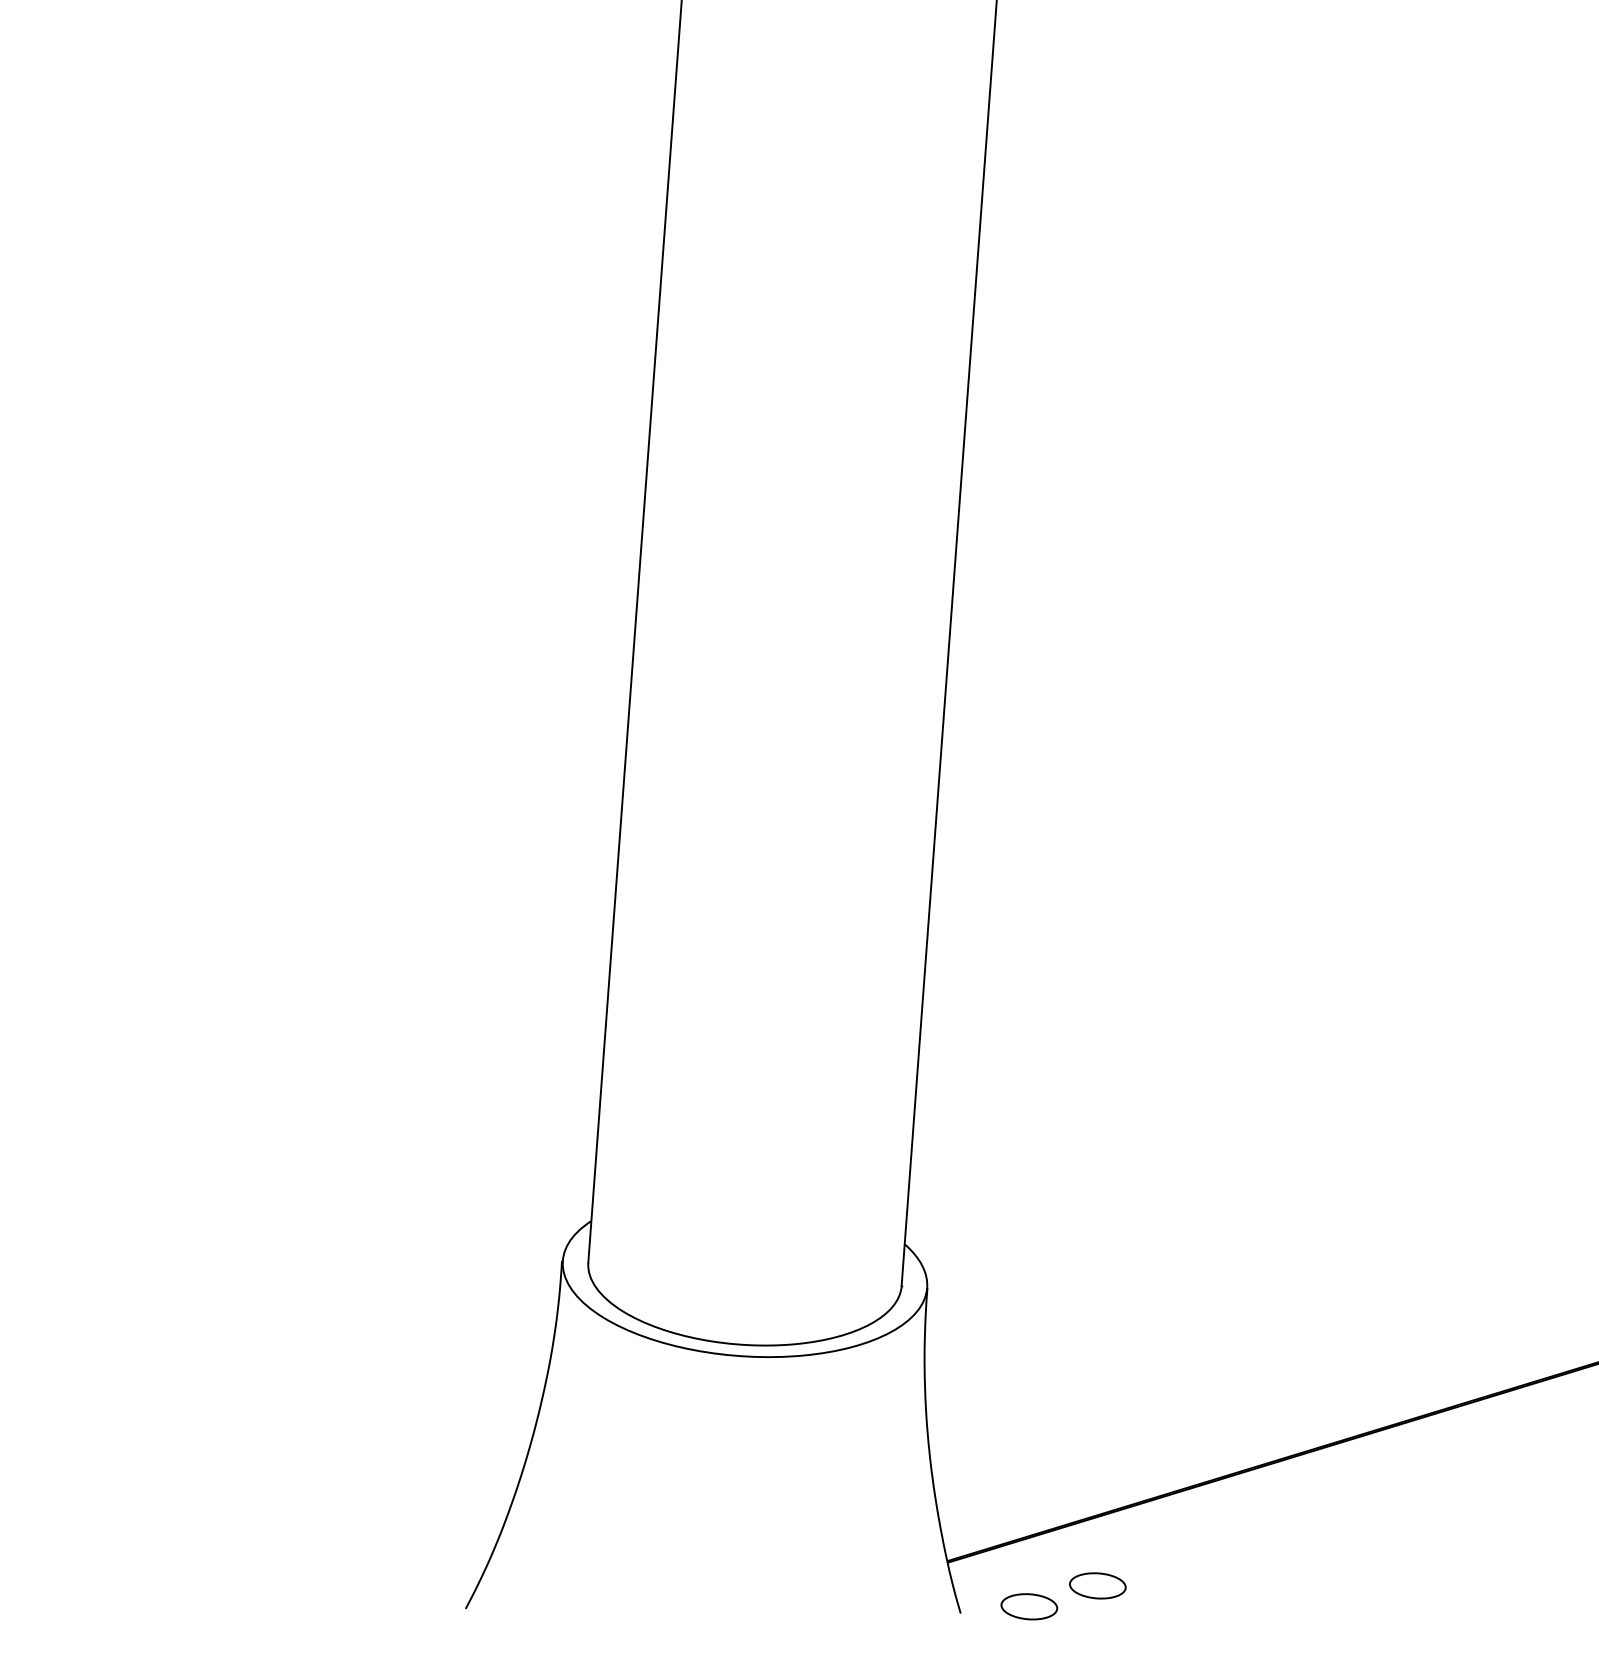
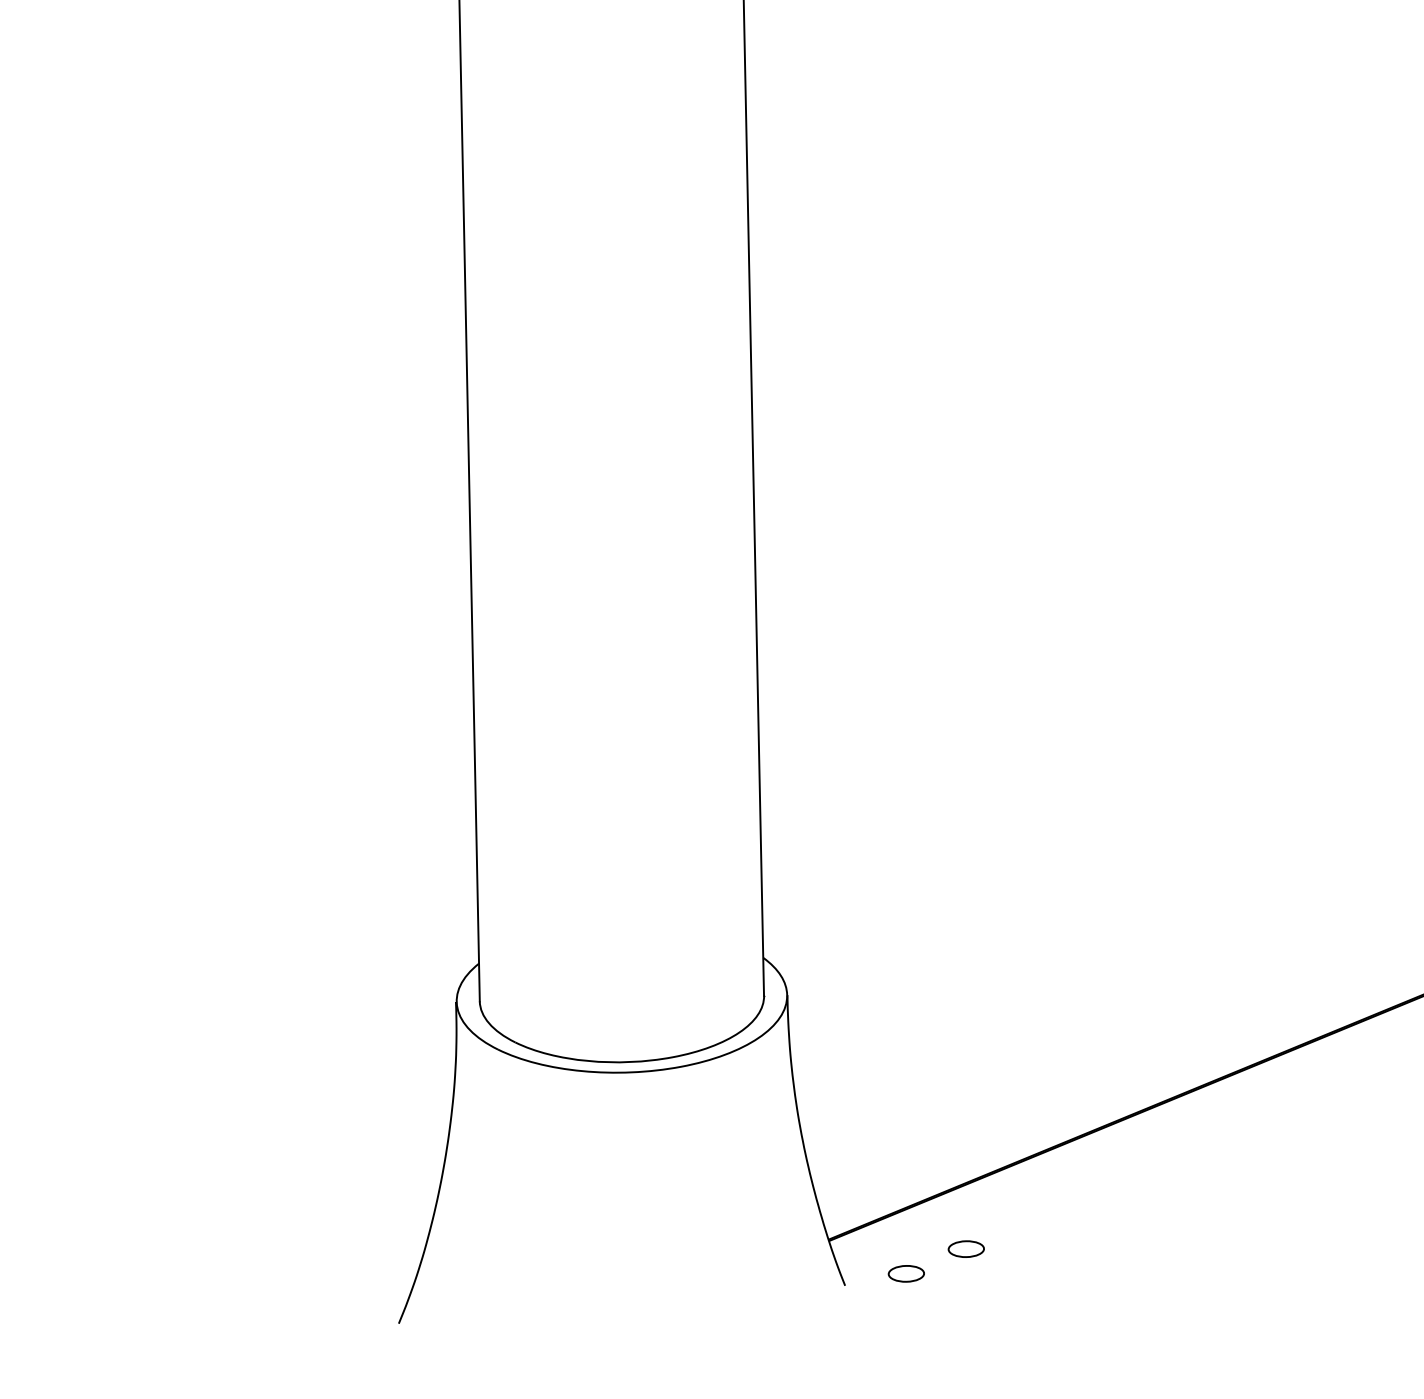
part: (1097, 1585) -> (965, 1248), size x0.7
part: (1029, 1606) -> (906, 1273), size x0.7

